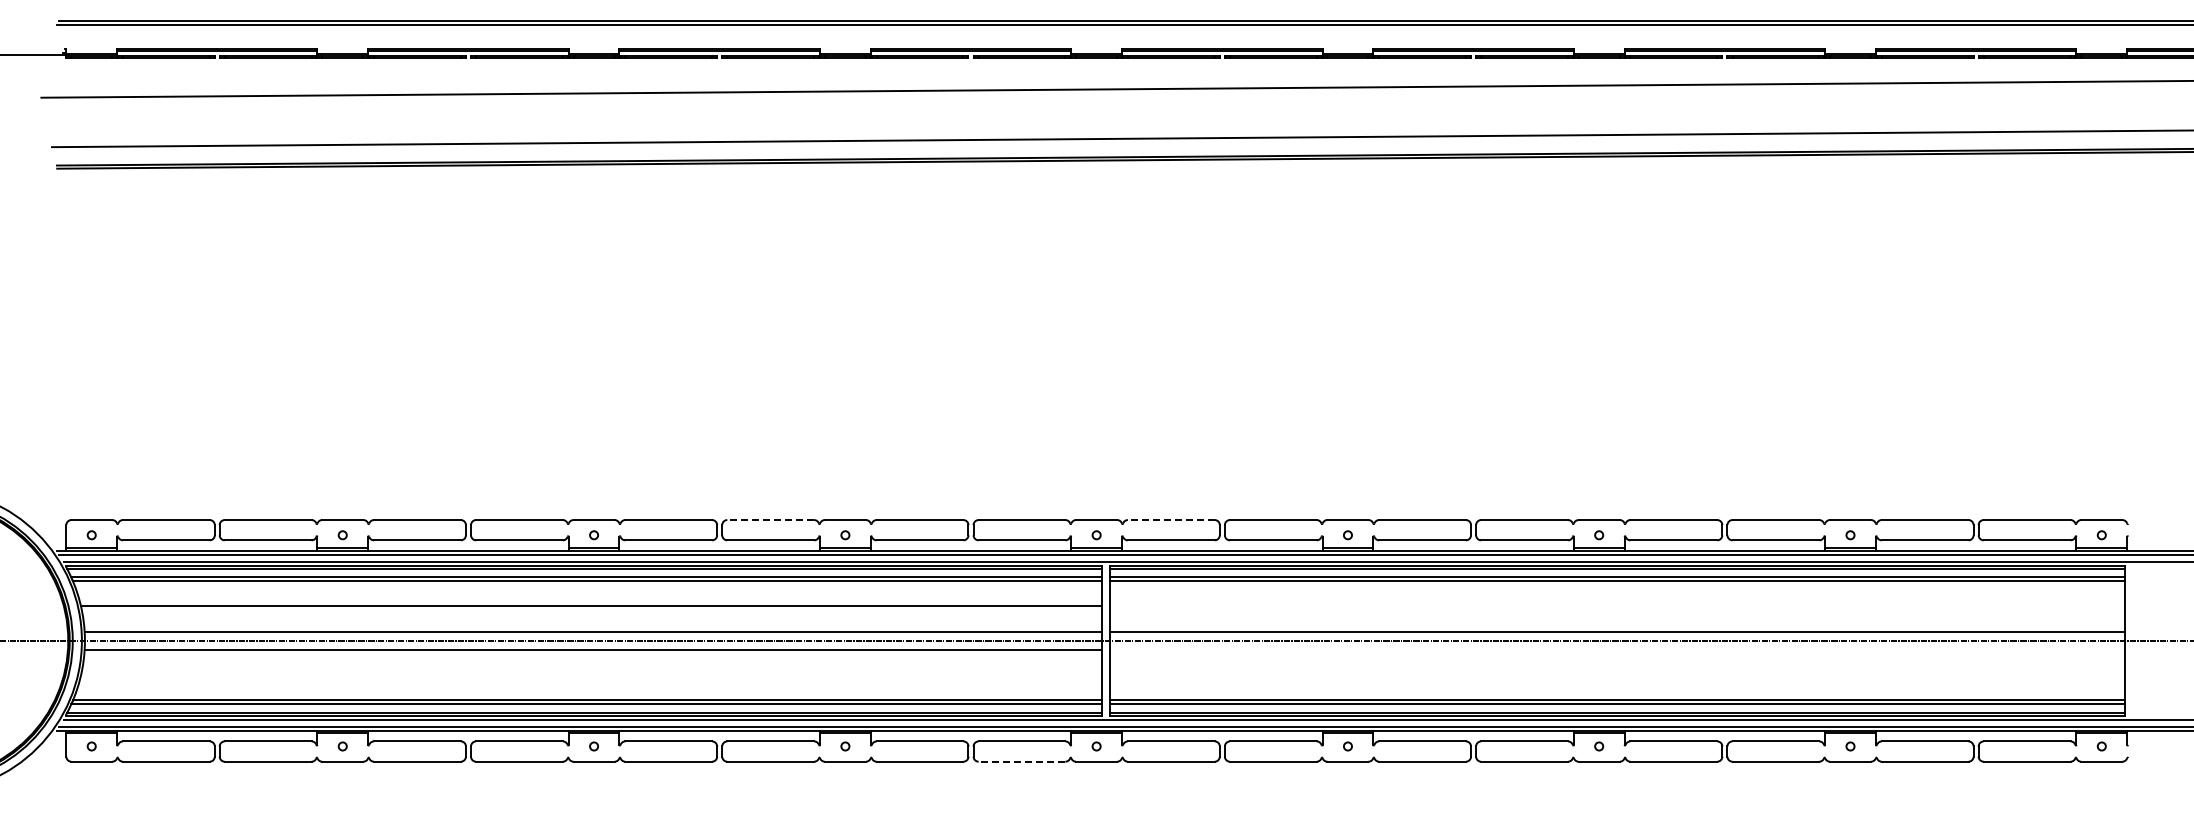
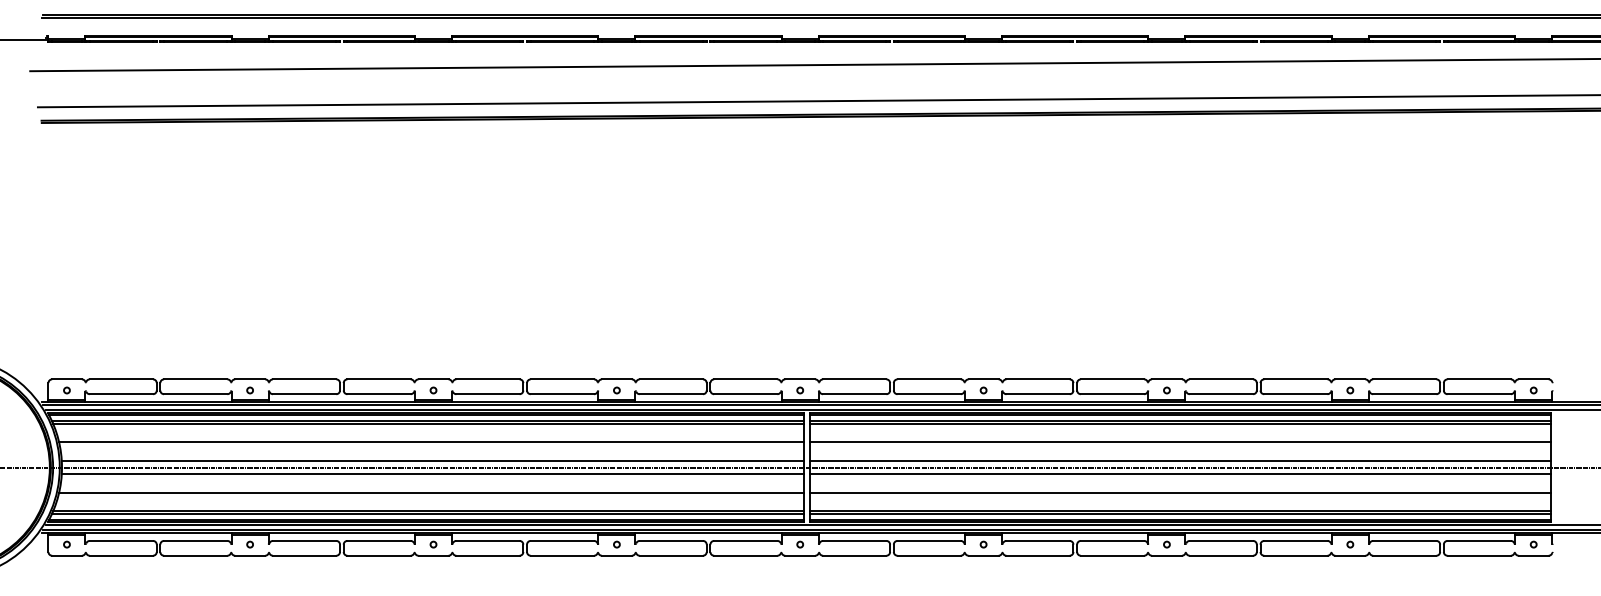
line: (770, 520) -> (562, 379), dashed -> solid
line: (1170, 520) -> (854, 379), dashed -> solid
line: (1617, 606) -> (1180, 442), added
line: (1617, 649) -> (1180, 473), added
line: (591, 675) -> (431, 492), added
line: (1617, 675) -> (1180, 492), added
line: (1021, 761) -> (745, 555), dashed -> solid

